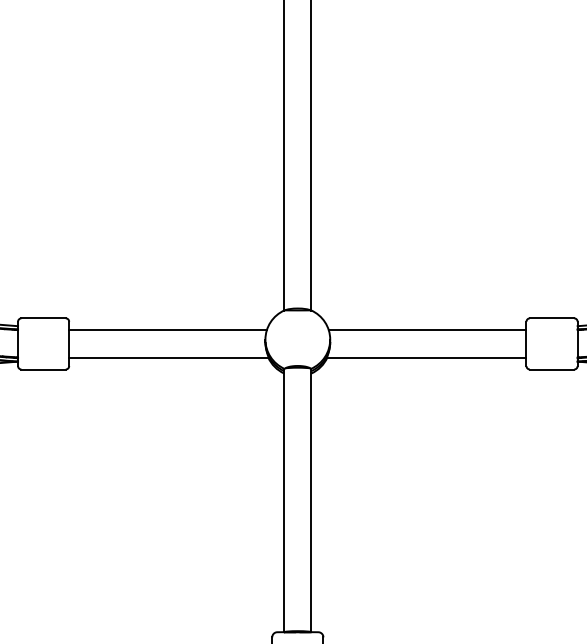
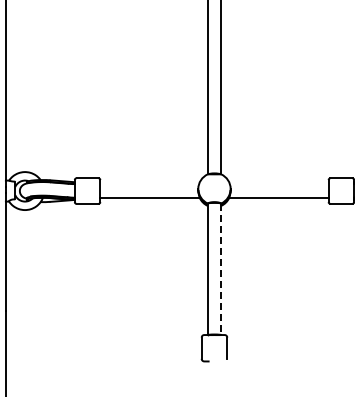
line: (167, 330) -> (149, 184), removed
line: (426, 330) -> (278, 184), removed
line: (311, 500) -> (221, 269), solid -> dashed

